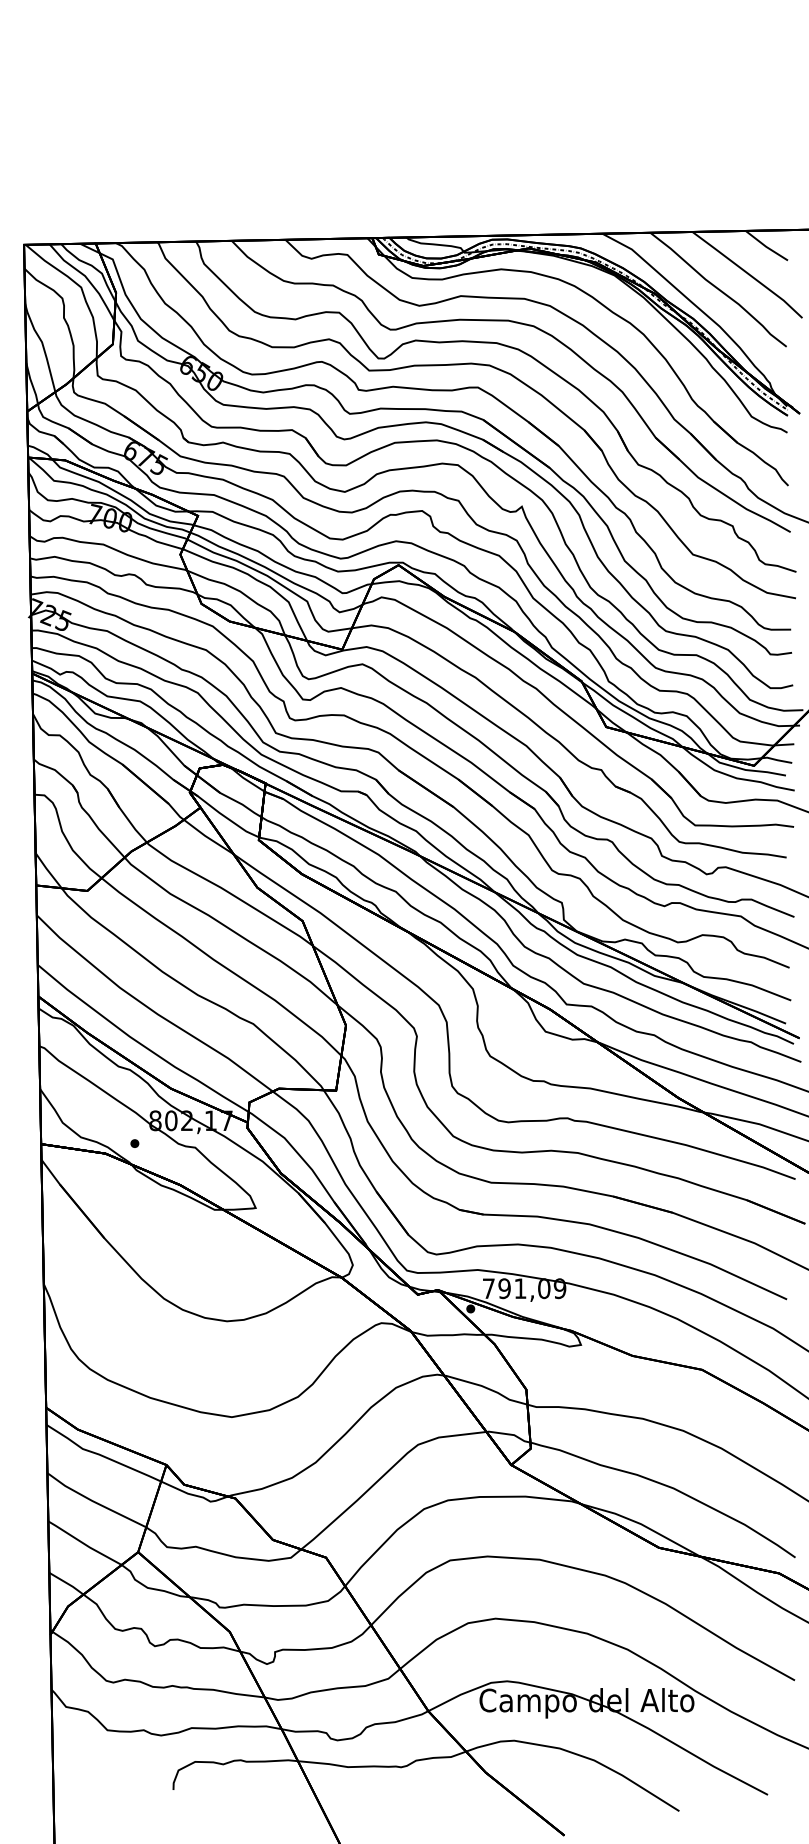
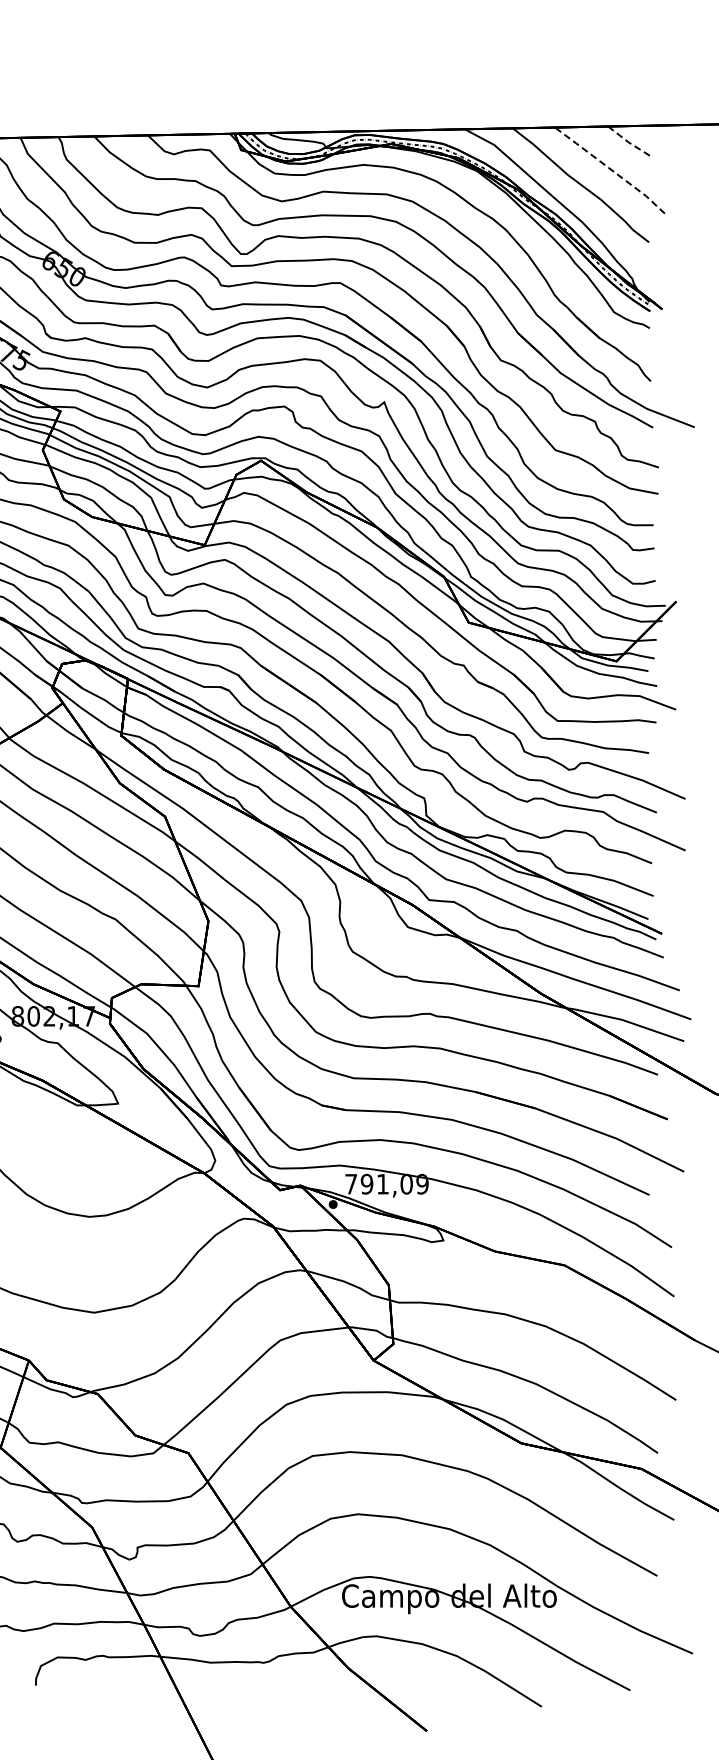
line: (766, 246) -> (628, 142), solid -> dashed
line: (747, 273) -> (609, 169), solid -> dashed

